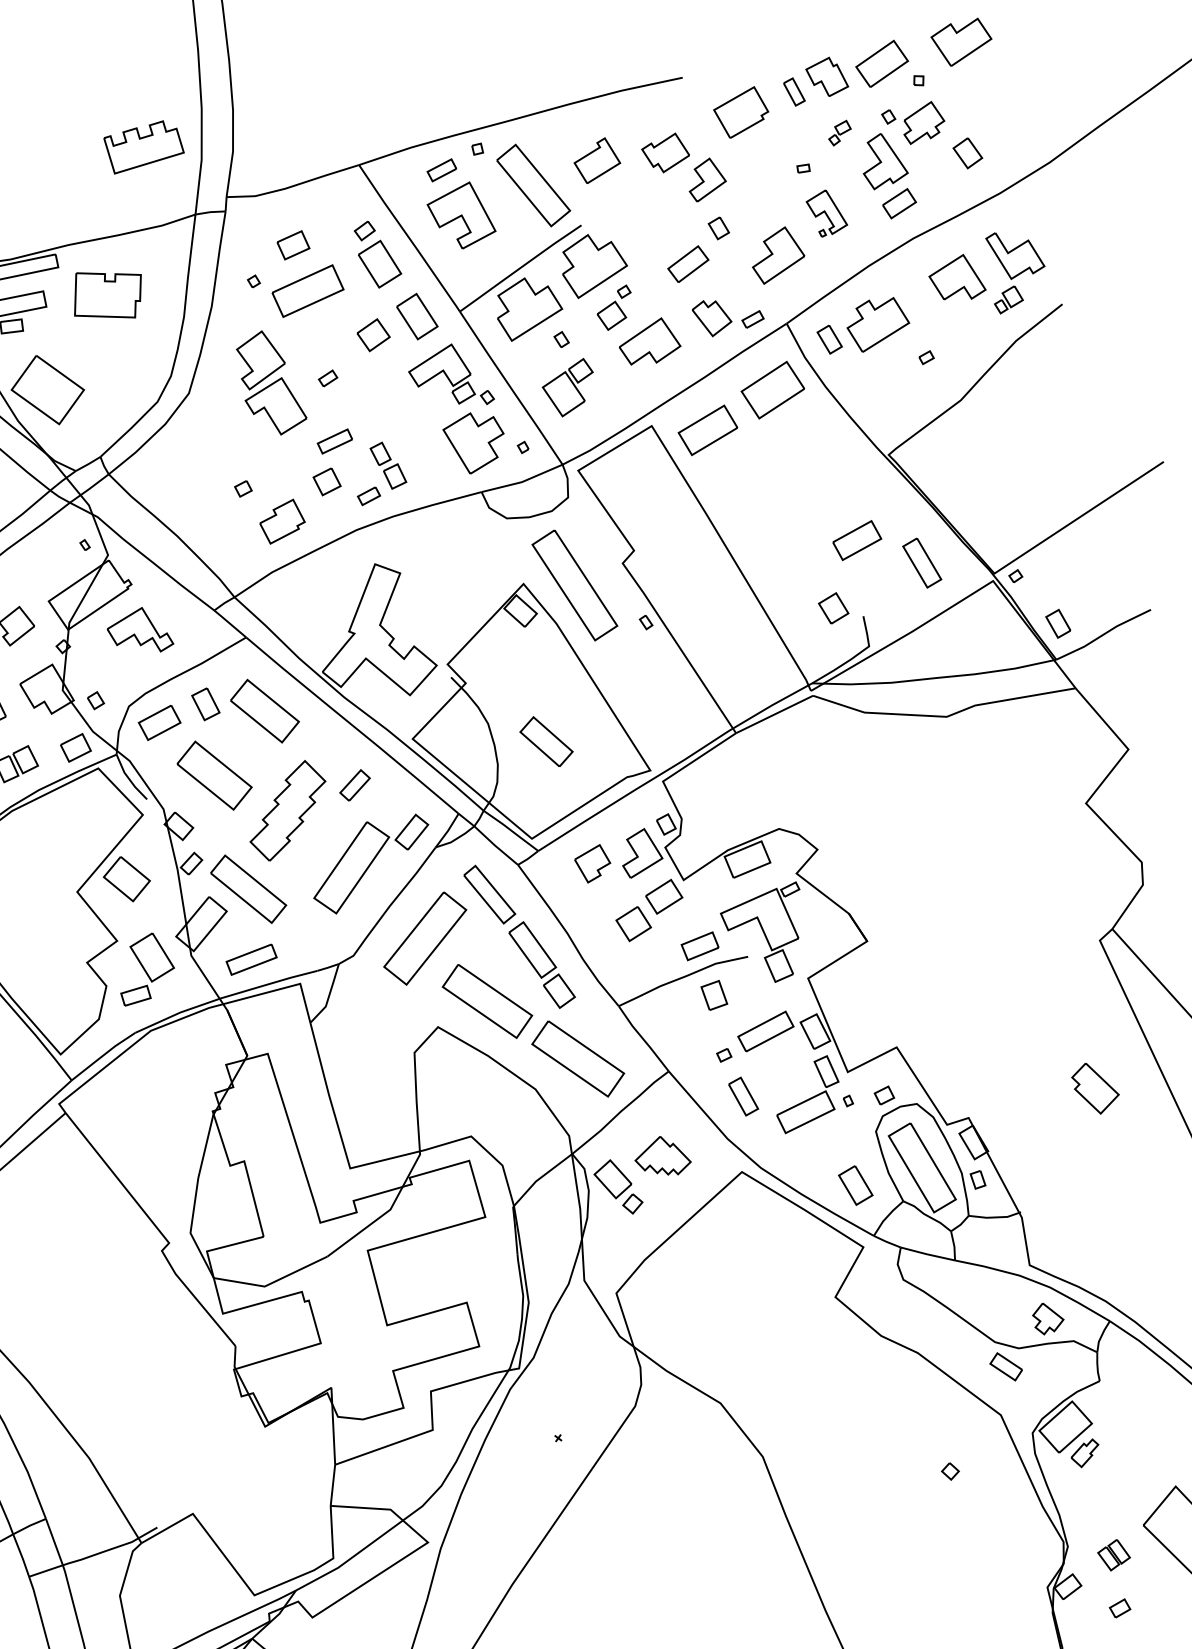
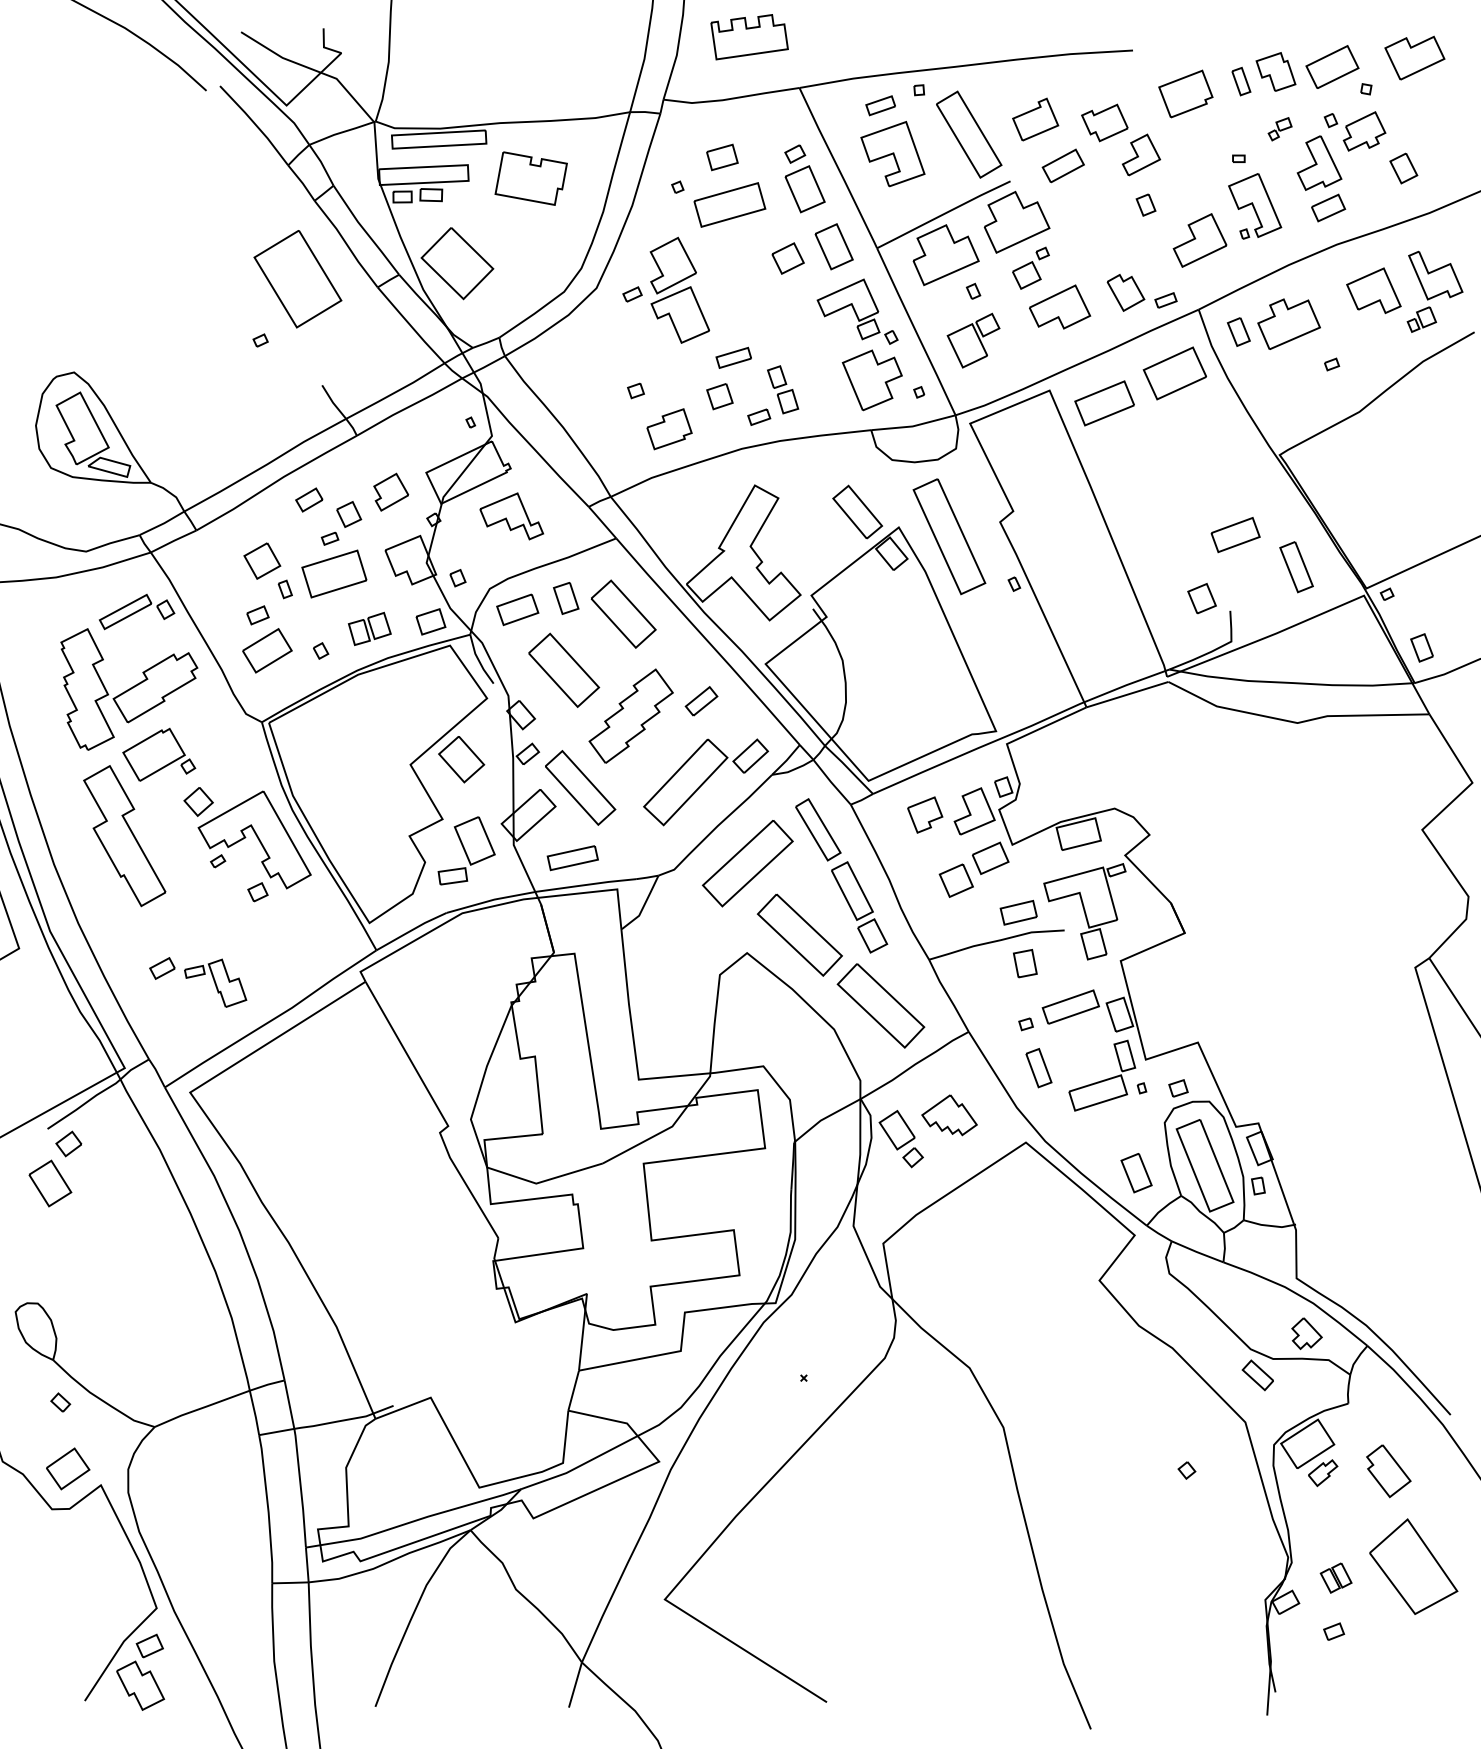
part: (144, 146) -> (749, 37), moved
part: (827, 213) -> (1255, 206), size x1.43
part: (687, 263) -> (1062, 165), moved
part: (328, 378) -> (632, 294), moved
part: (546, 741) -> (857, 511), moved
part: (1095, 1088) -> (1388, 1471), moved

